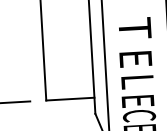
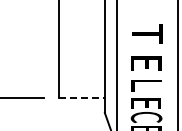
line: (69, 98) -> (81, 97), solid -> dashed

